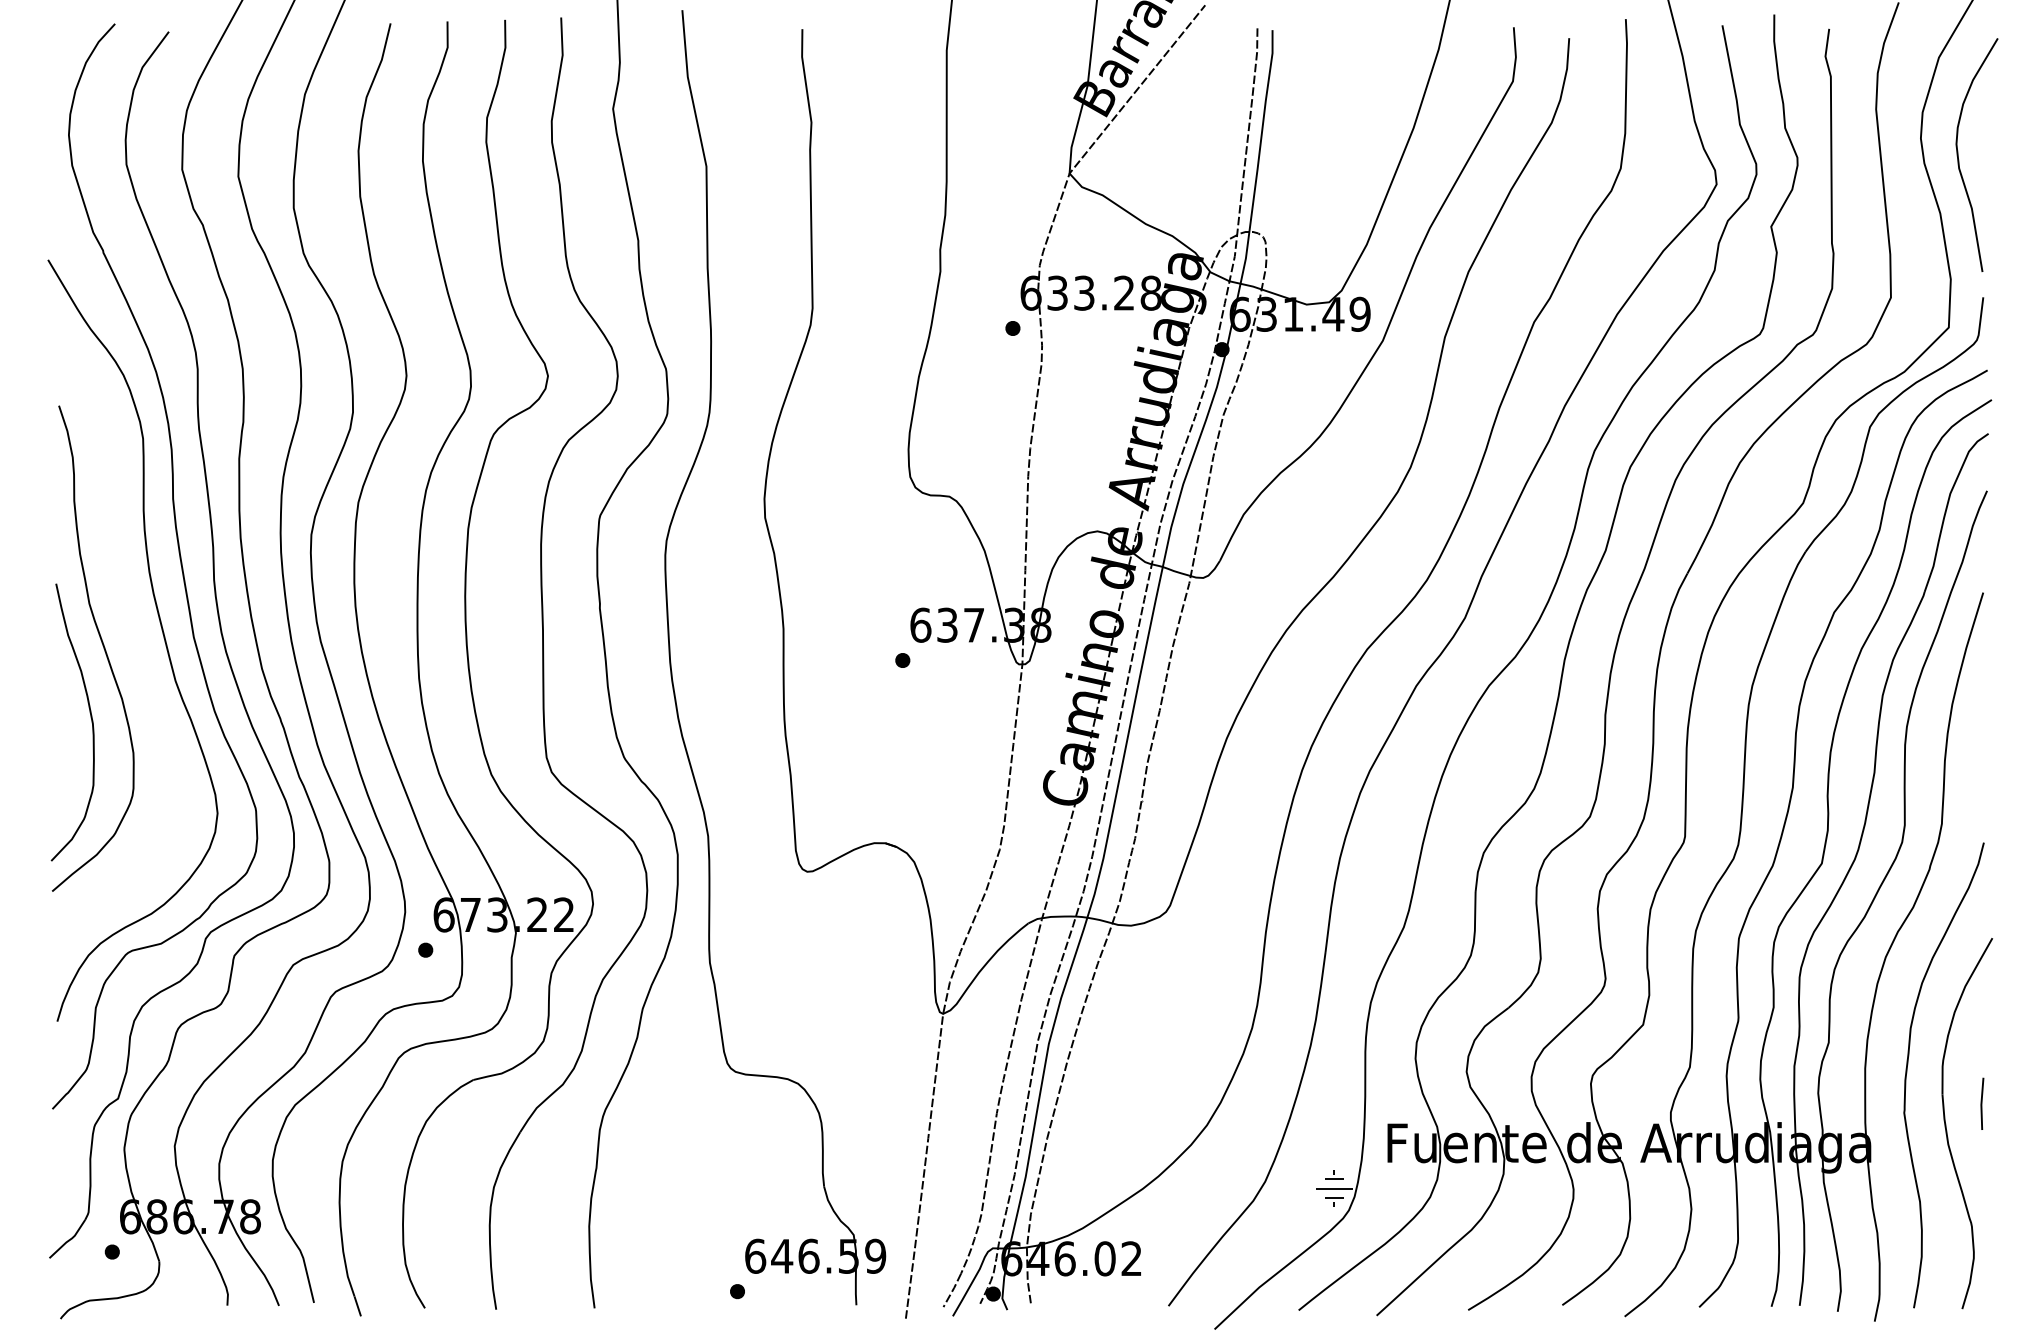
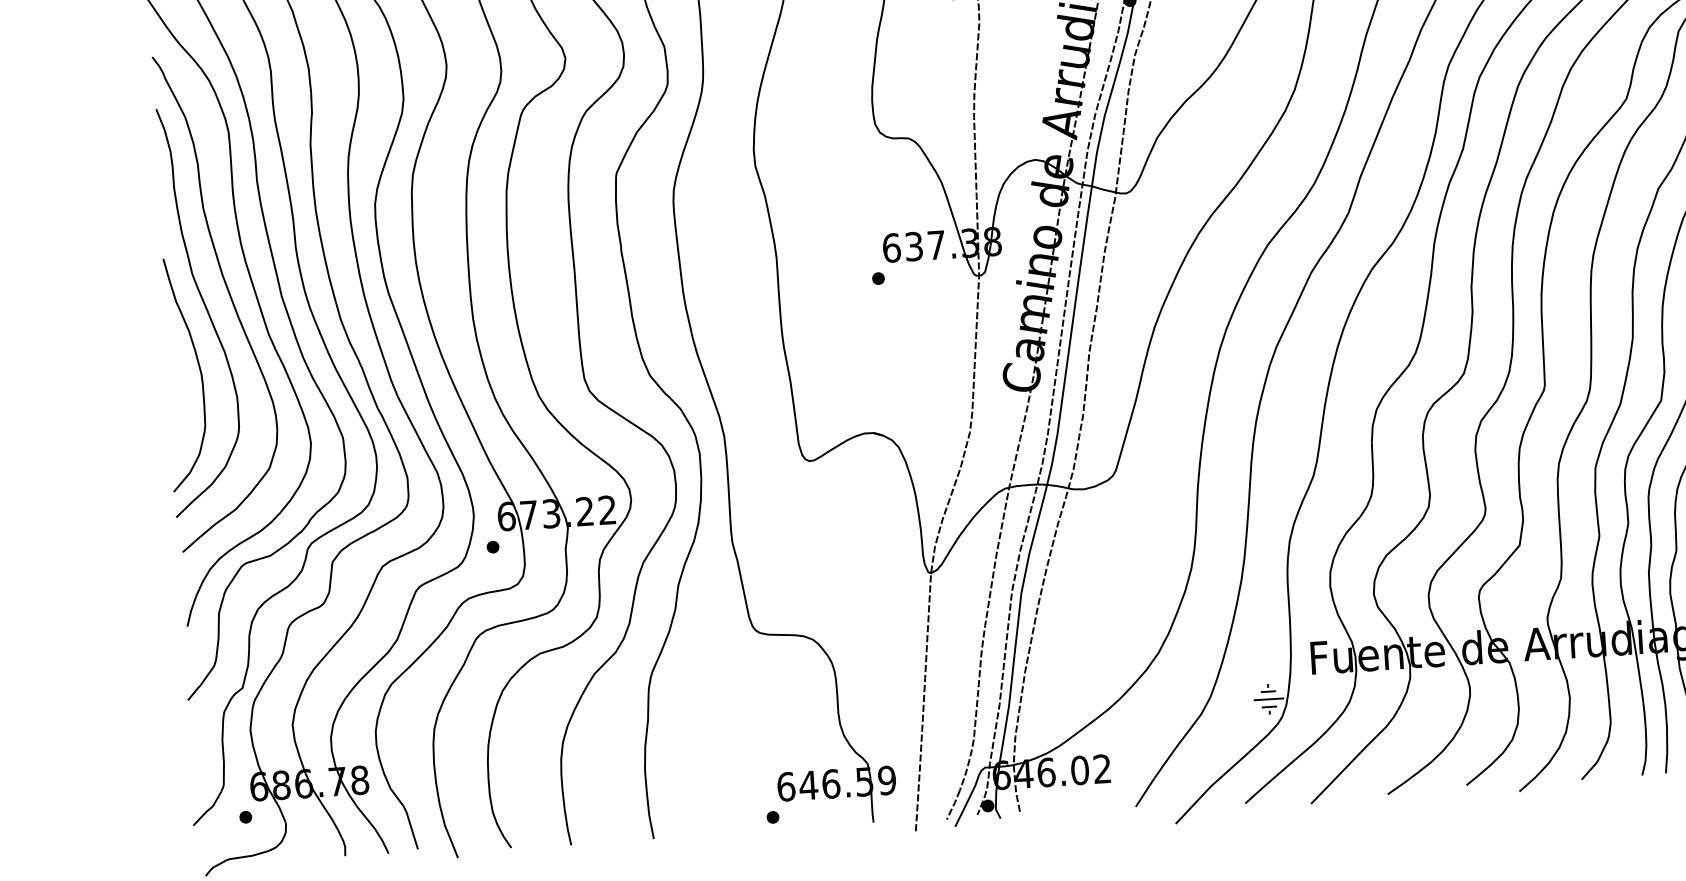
curve: (131, 632) -> (229, 295), added

